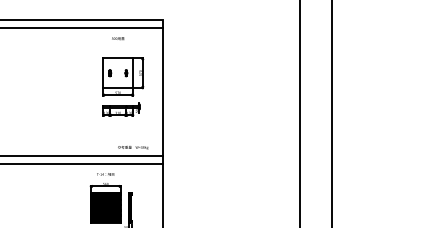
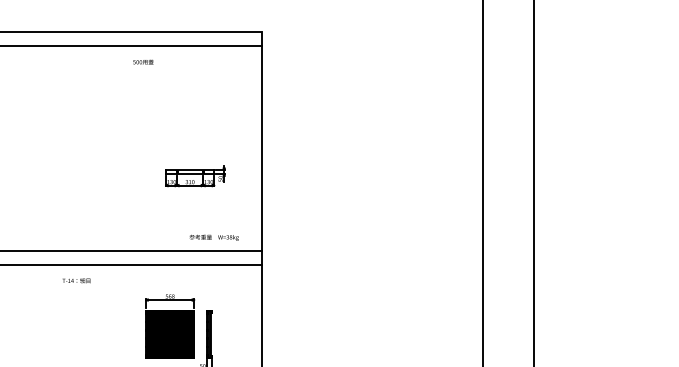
text: (118, 38) -> (143, 61), moved
part: (123, 76) -> (198, 123), removed
text: (105, 174) -> (76, 280), moved

